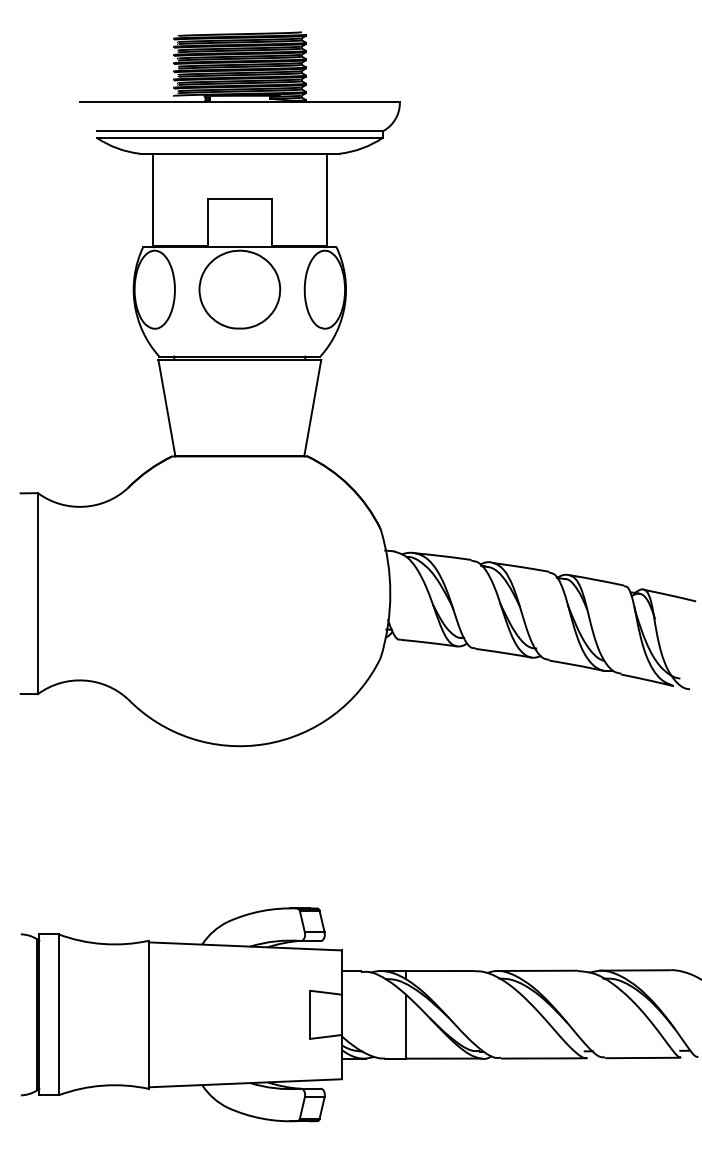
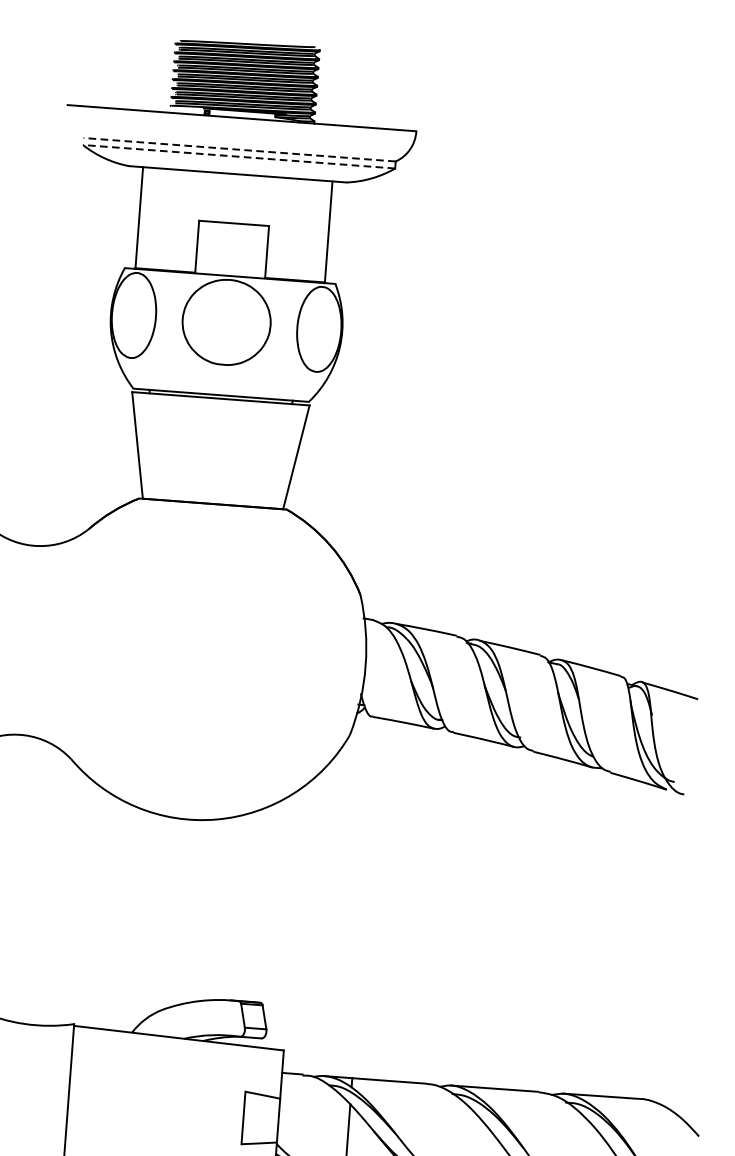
line: (239, 131) -> (239, 150), solid -> dashed
line: (239, 137) -> (238, 156), solid -> dashed

